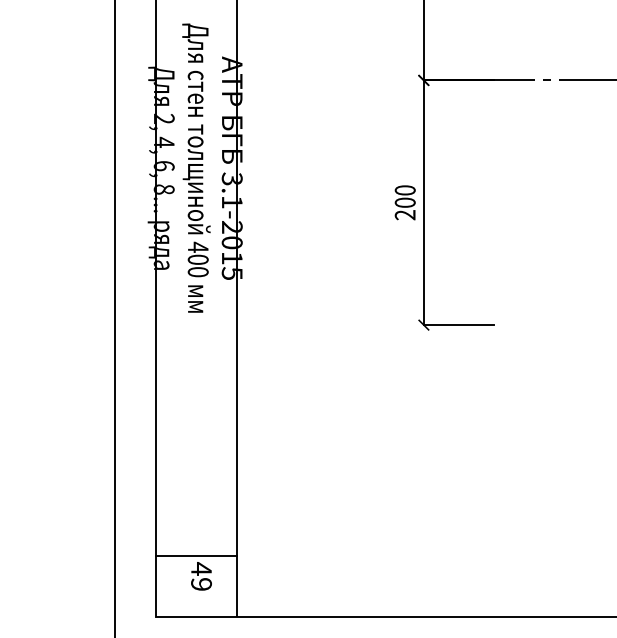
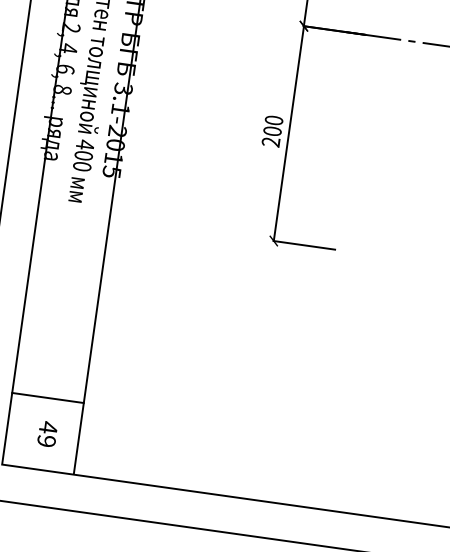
line: (196, 555) -> (48, 397), moved

